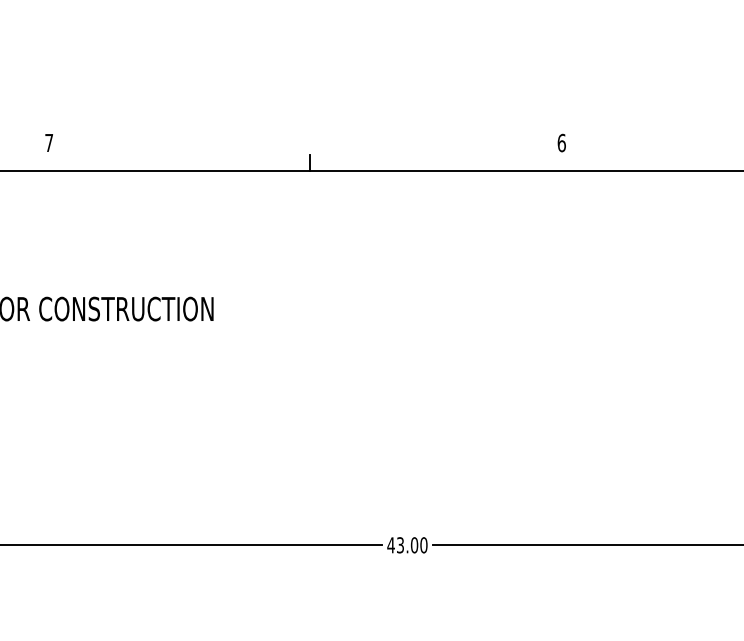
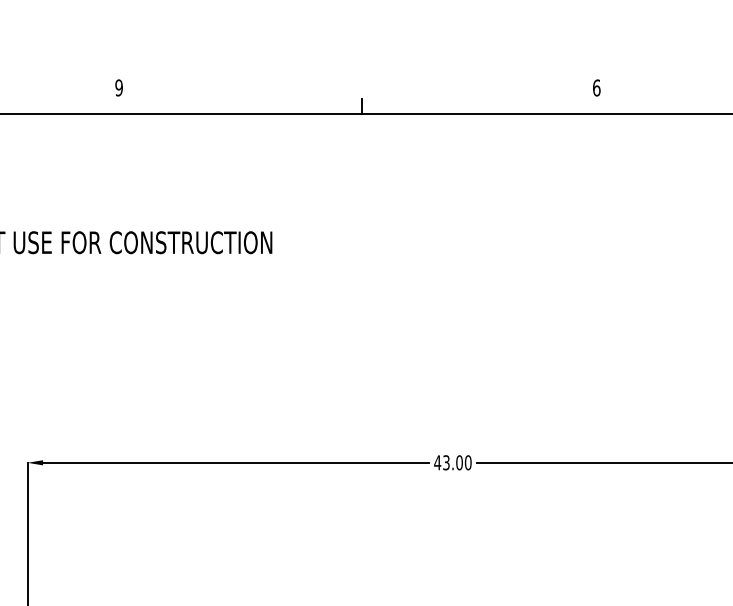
text: (48, 142) -> (118, 87), 7 -> 9

